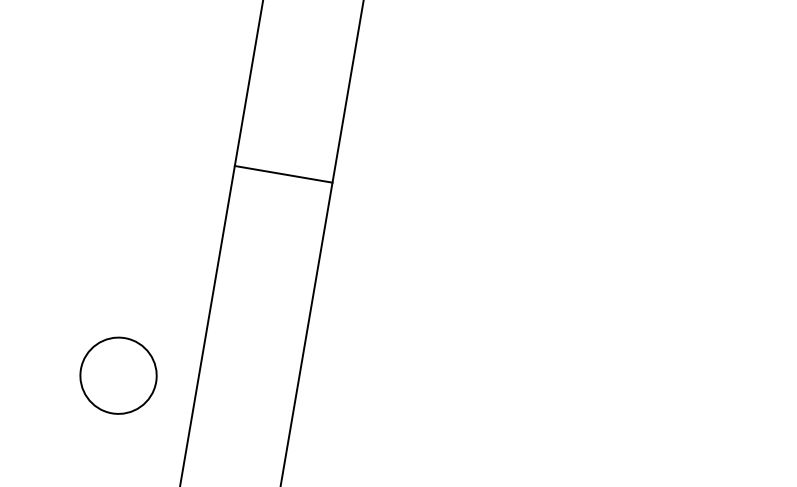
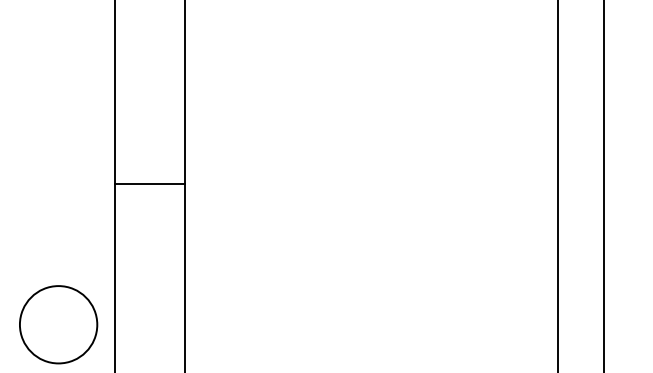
line: (282, 174) -> (149, 184), moved
circle: (118, 375) -> (58, 324), size x1.43

